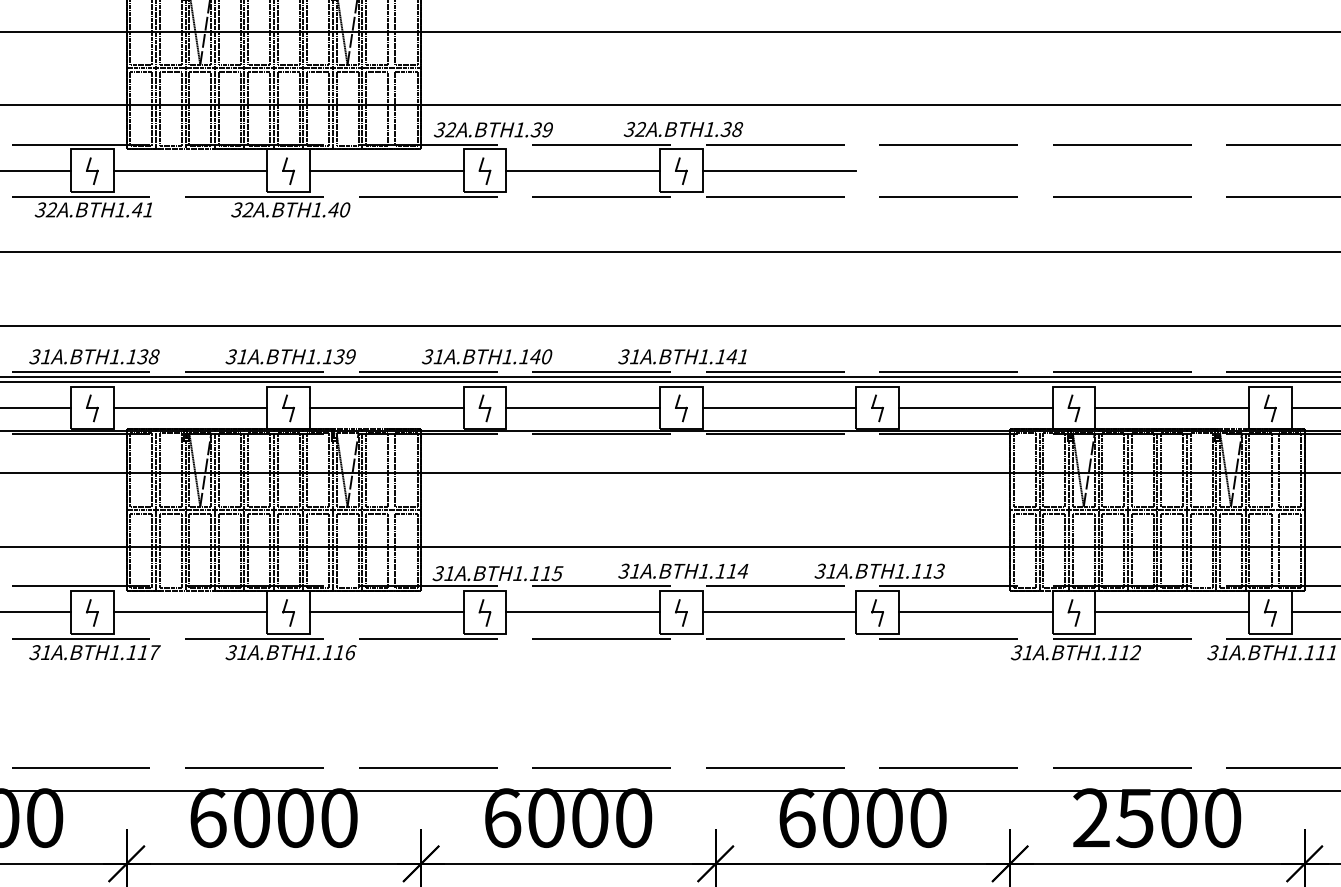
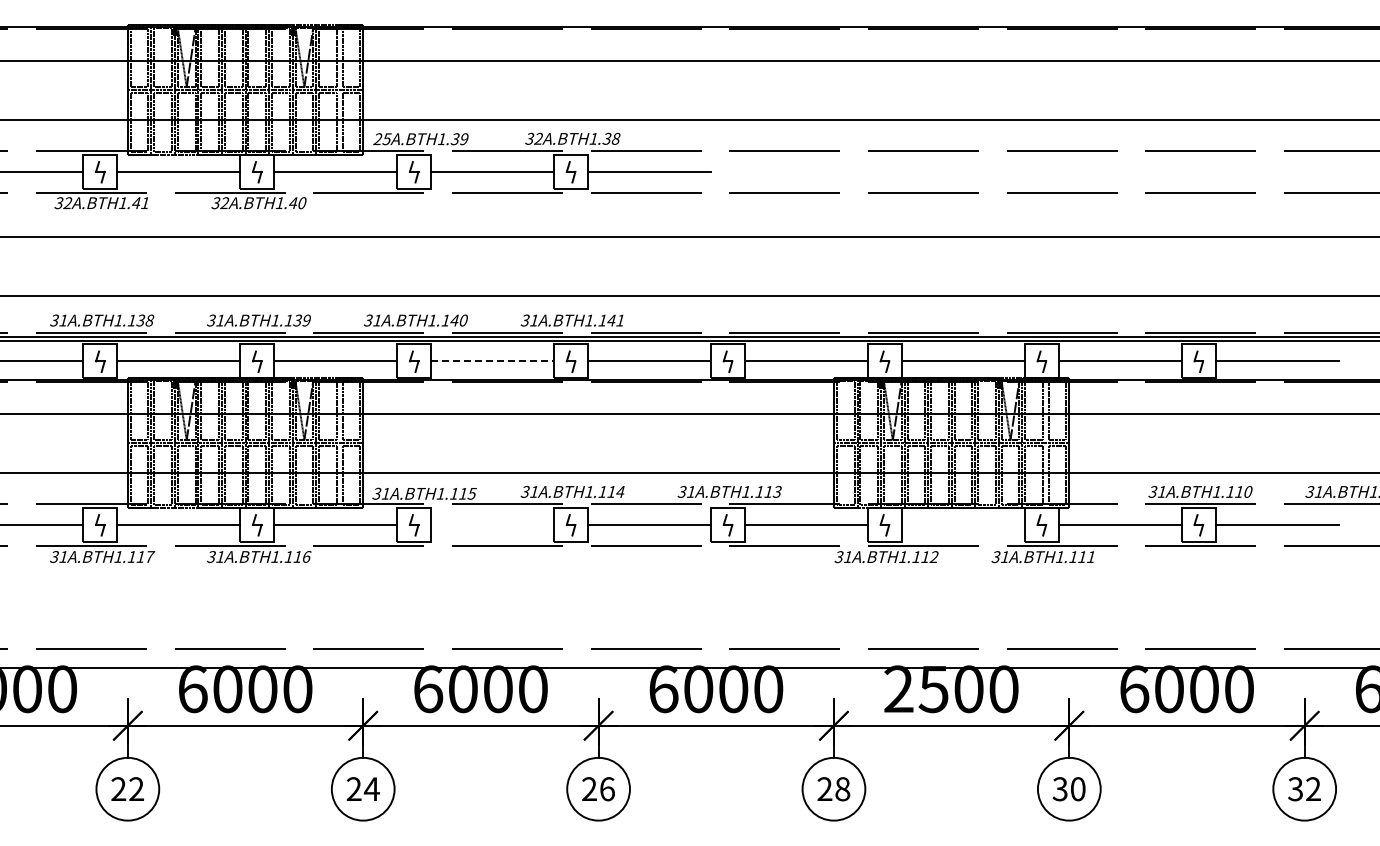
text: (445, 130) -> (382, 139), 32 -> 25
line: (584, 408) -> (493, 361), solid -> dashed
line: (582, 611) -> (492, 524), removed
line: (1171, 611) -> (962, 524), removed

